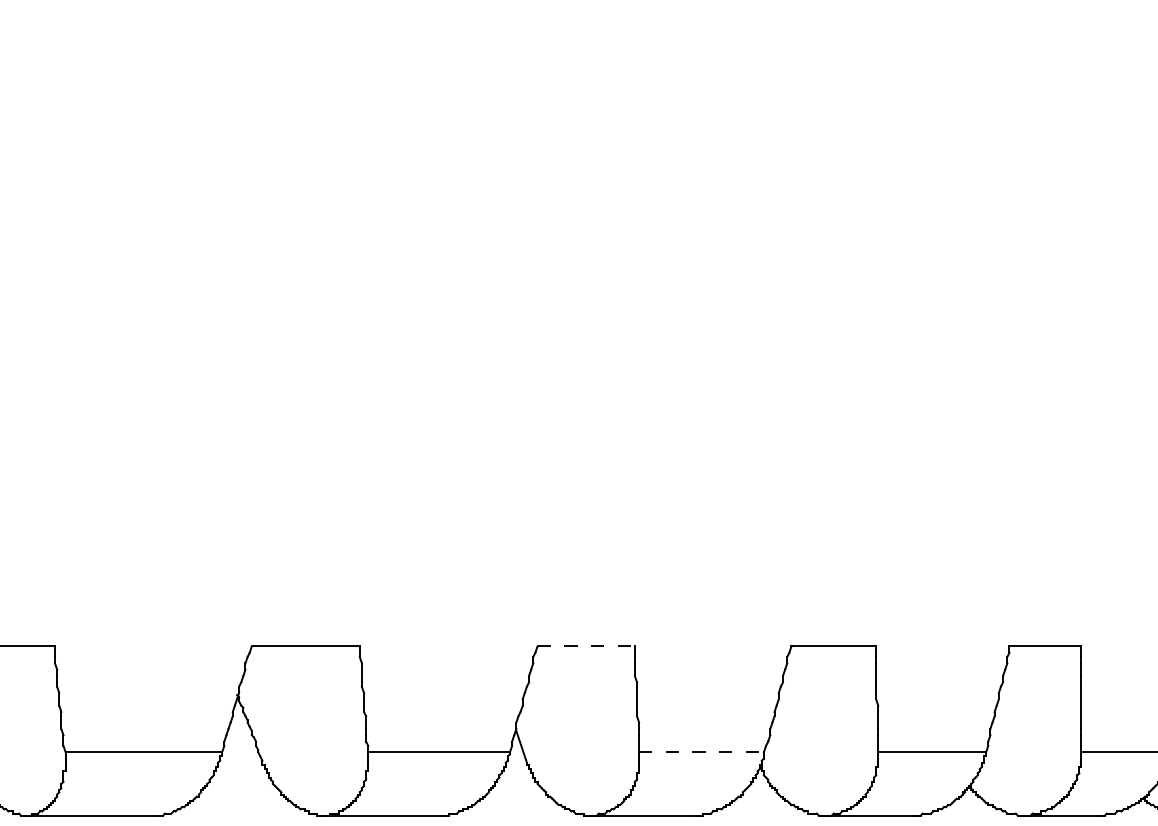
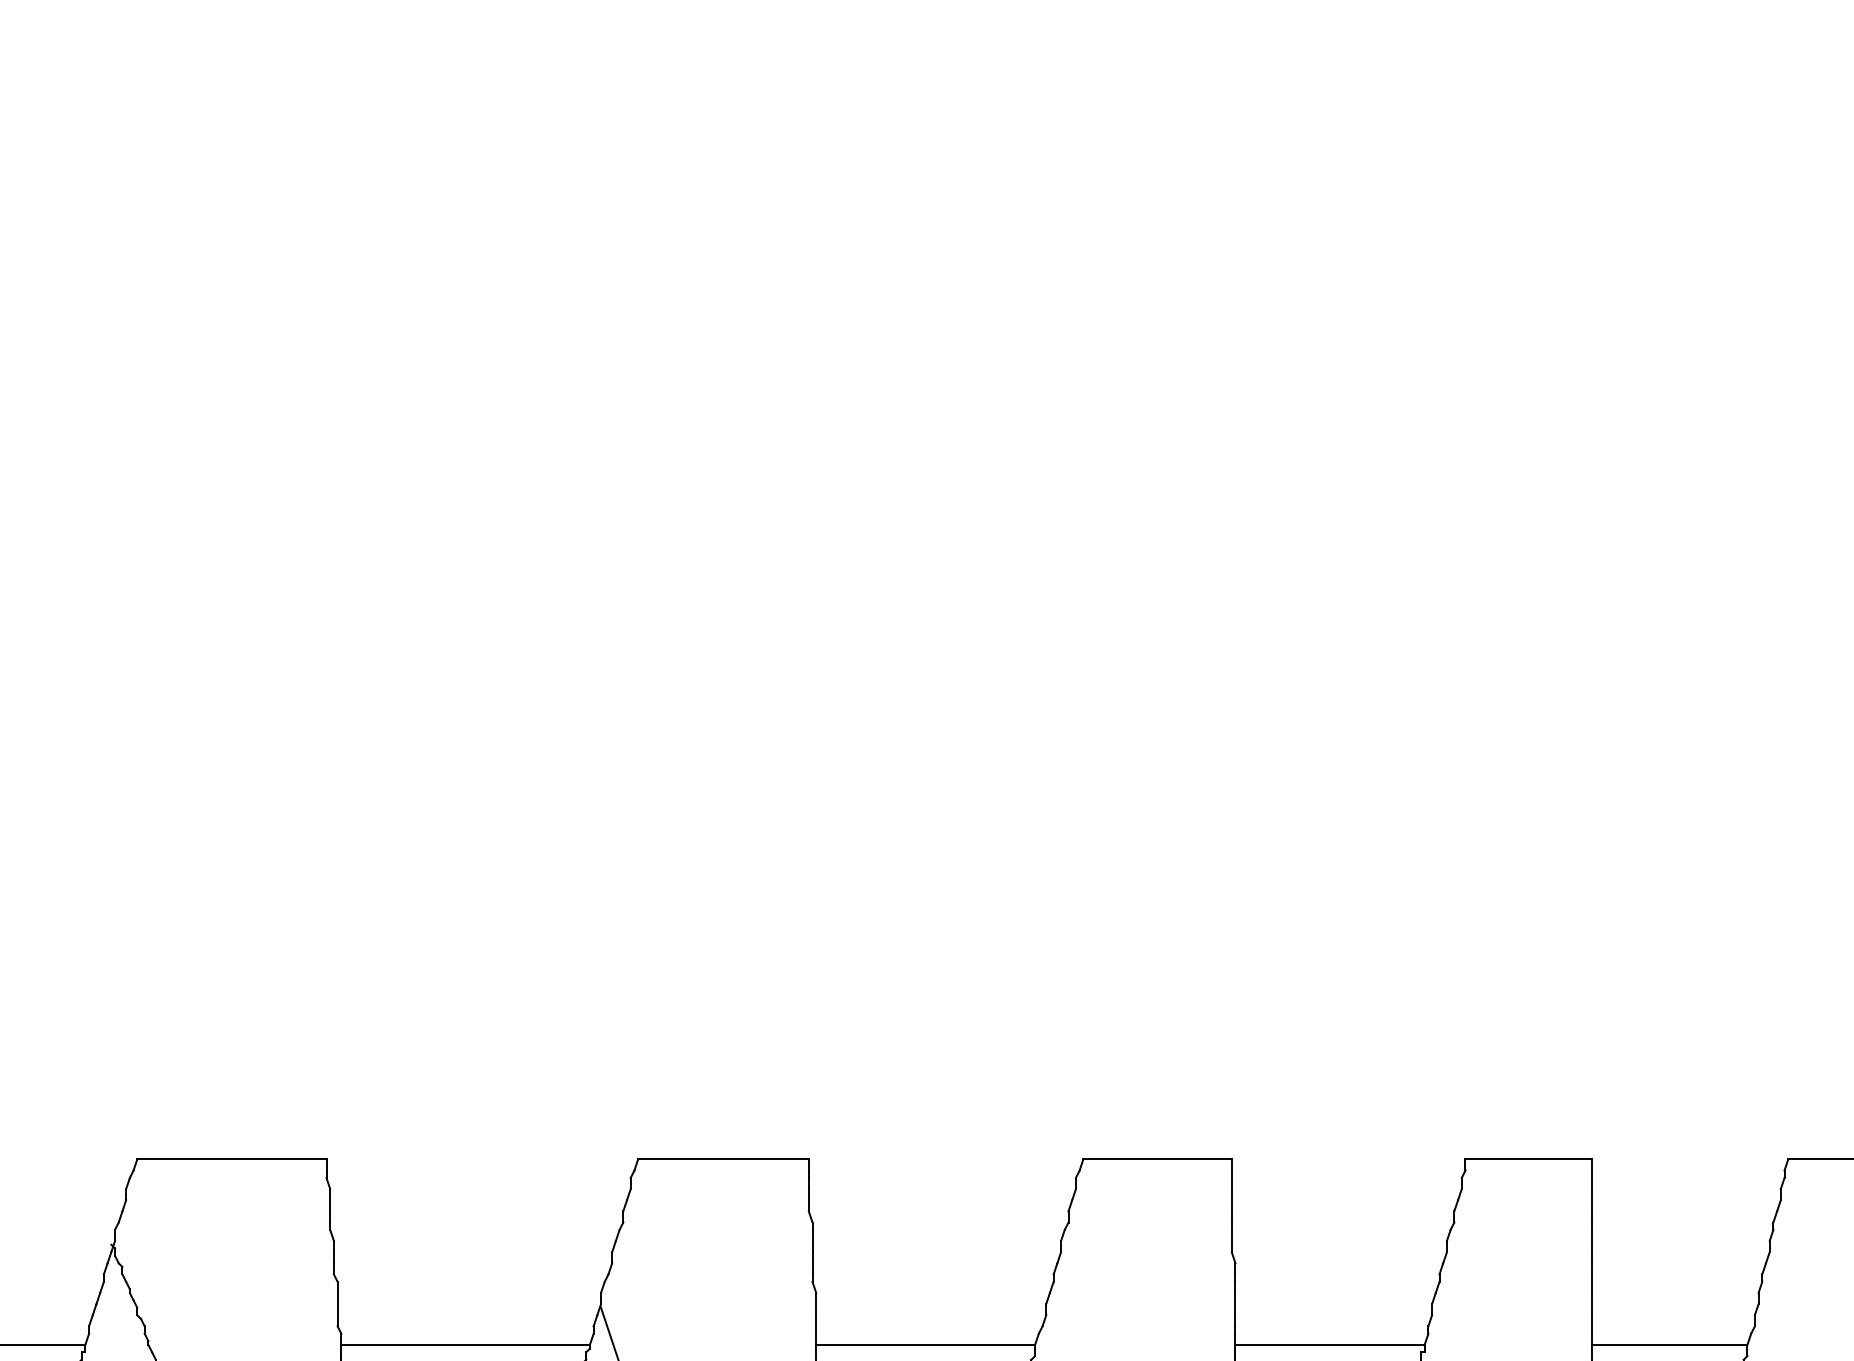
line: (586, 646) -> (723, 1159), dashed -> solid
line: (702, 752) -> (927, 1345), dashed -> solid

